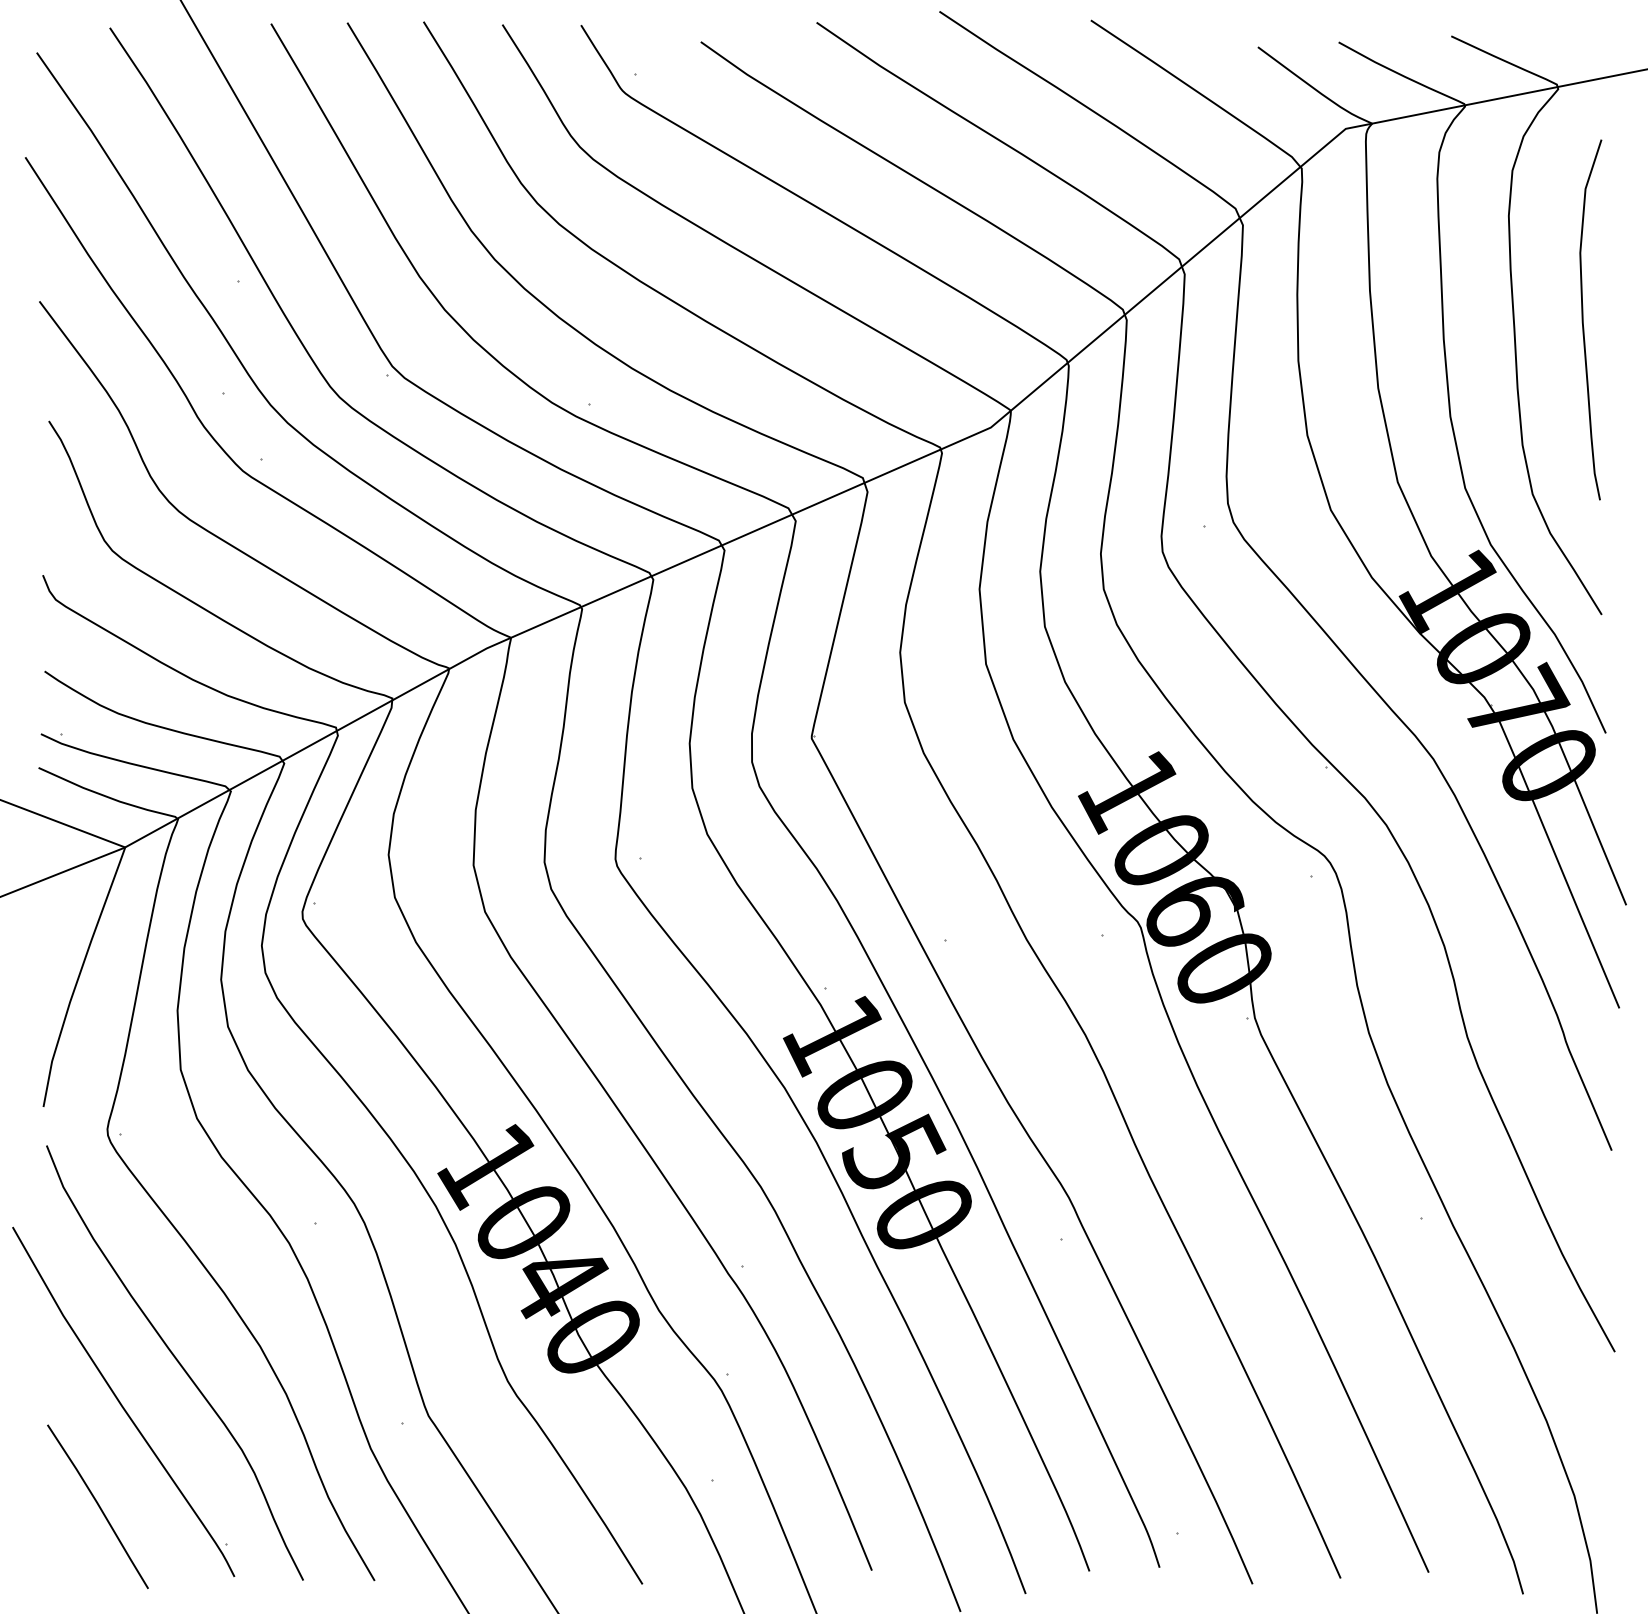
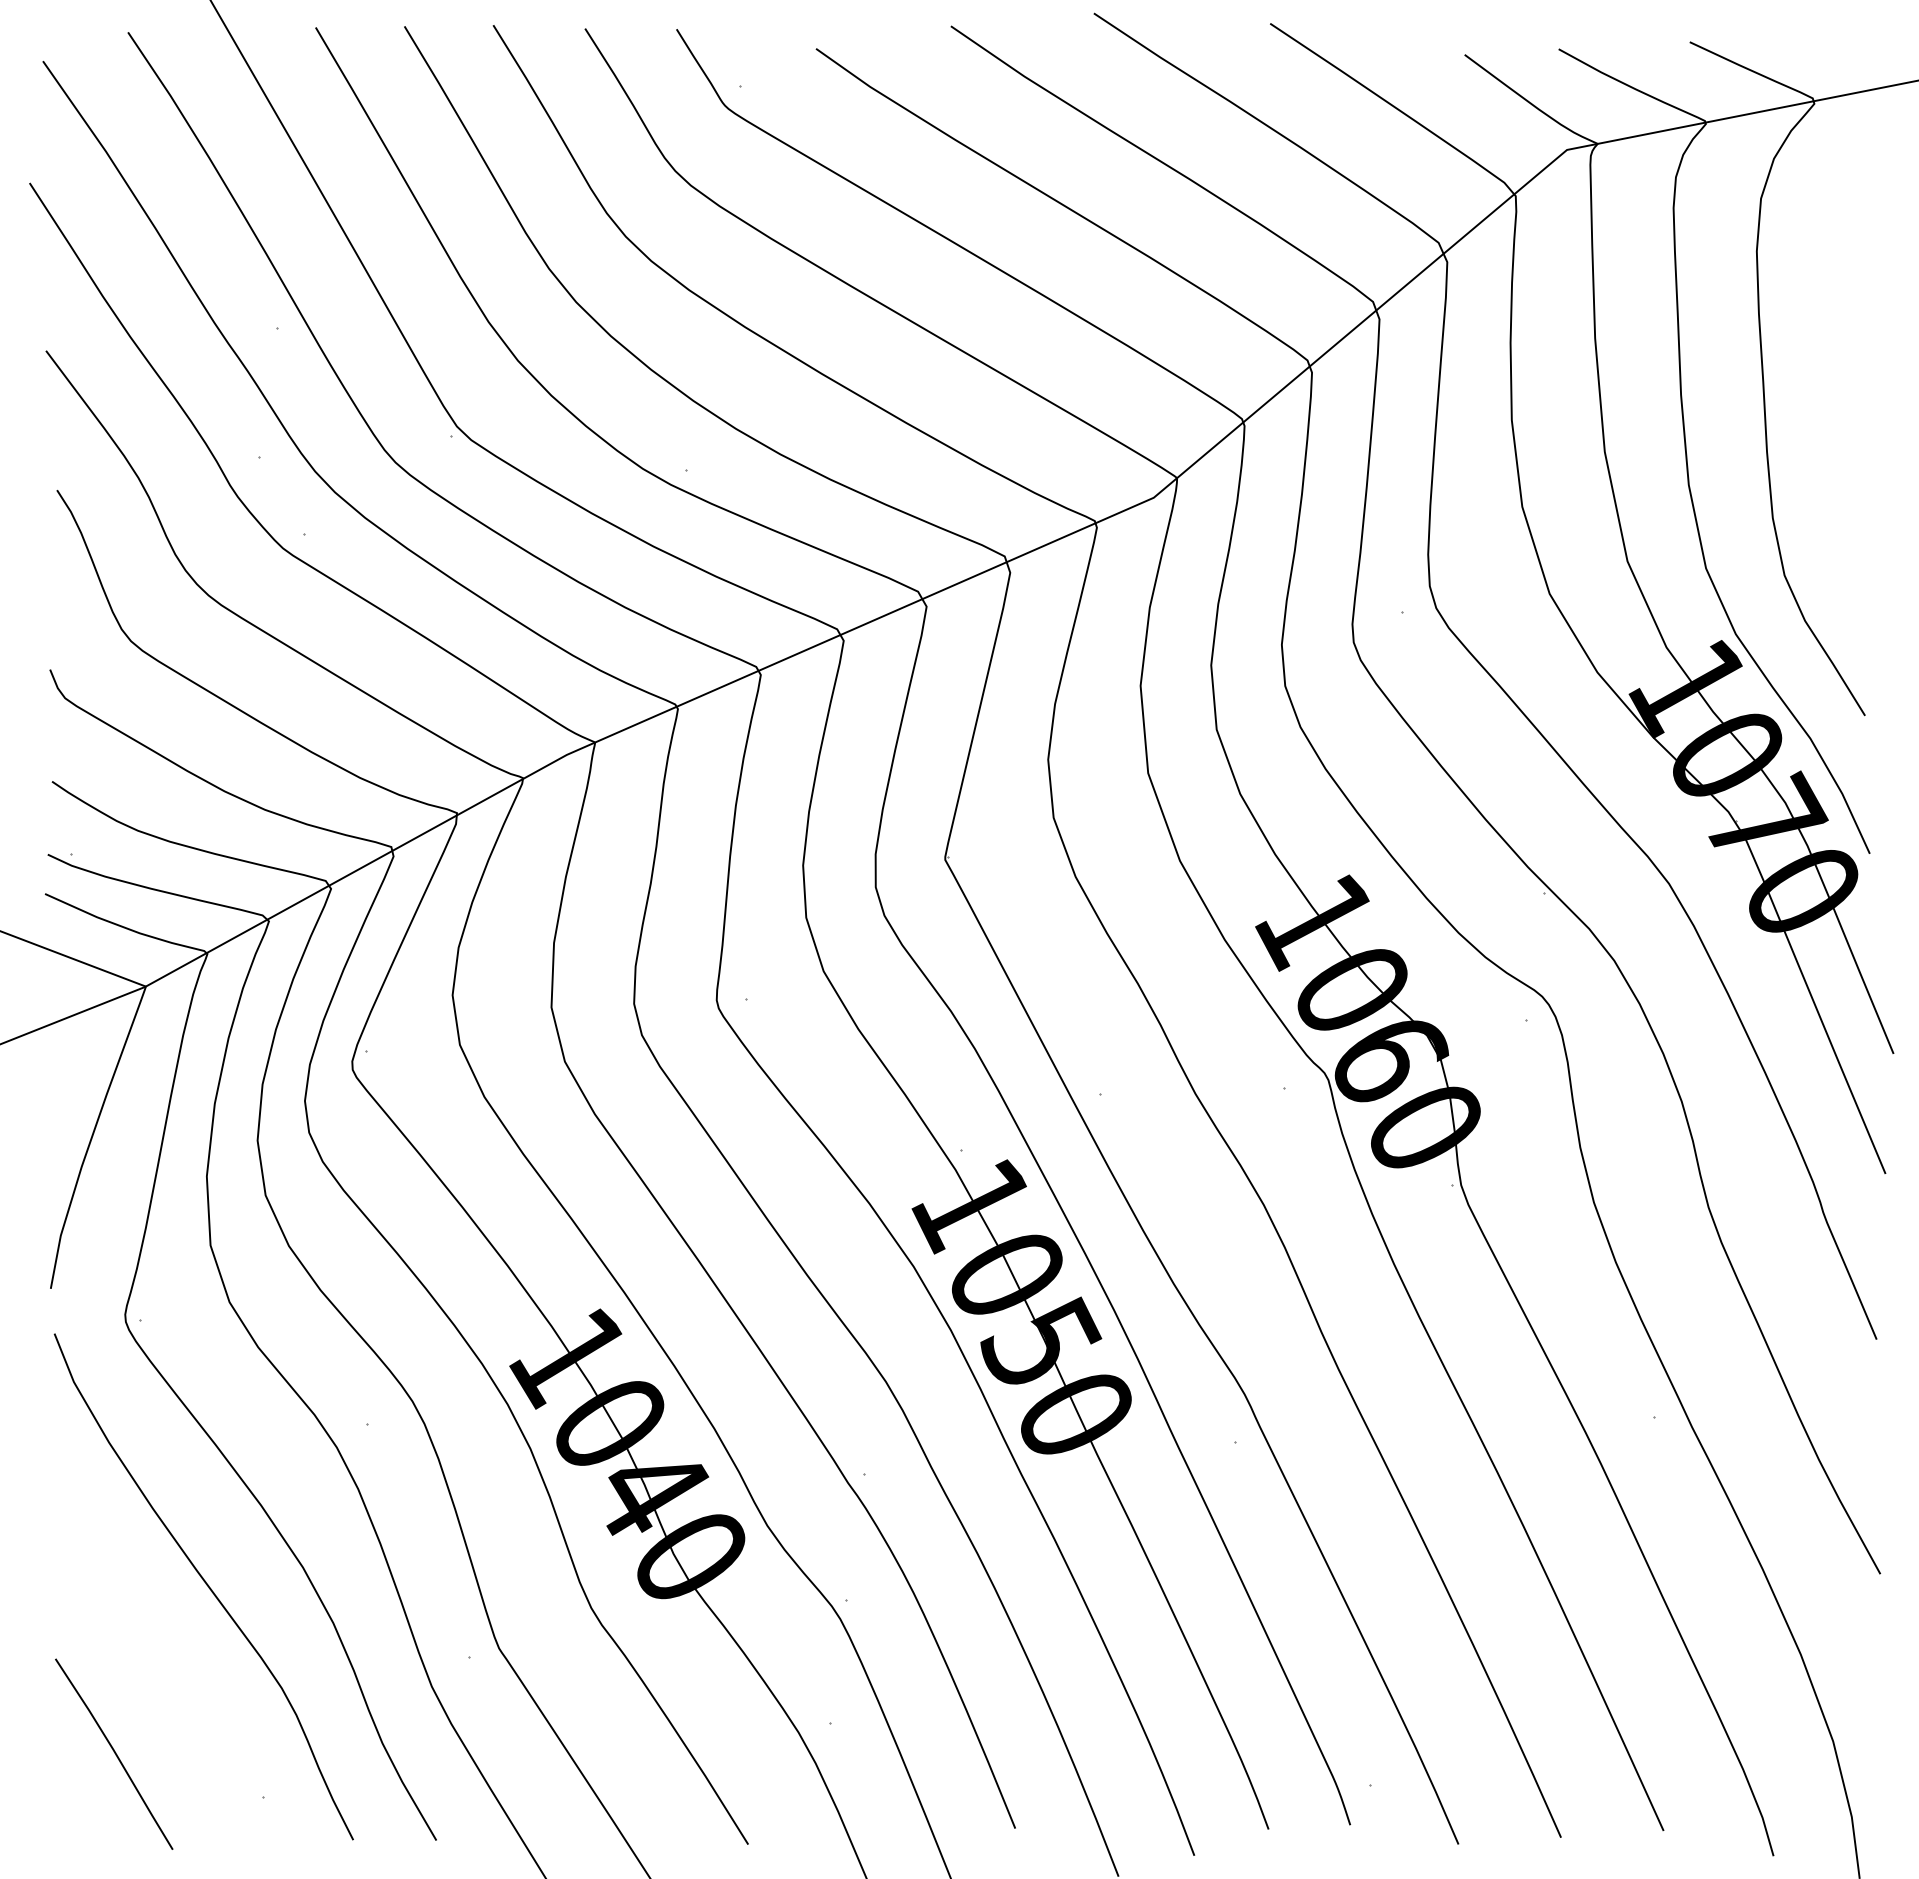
curve: (1583, 320) -> (1843, 372), removed
curve: (121, 1403) -> (141, 1633), removed

